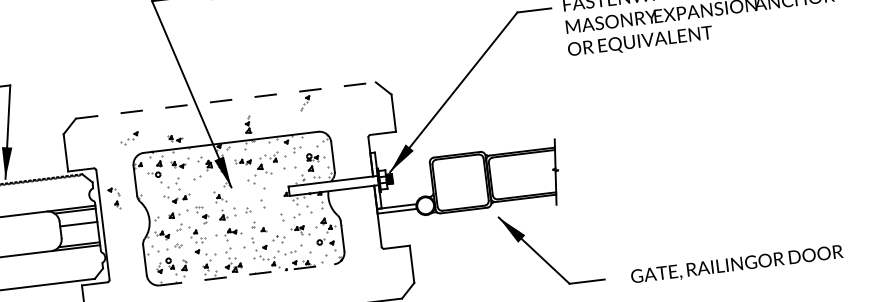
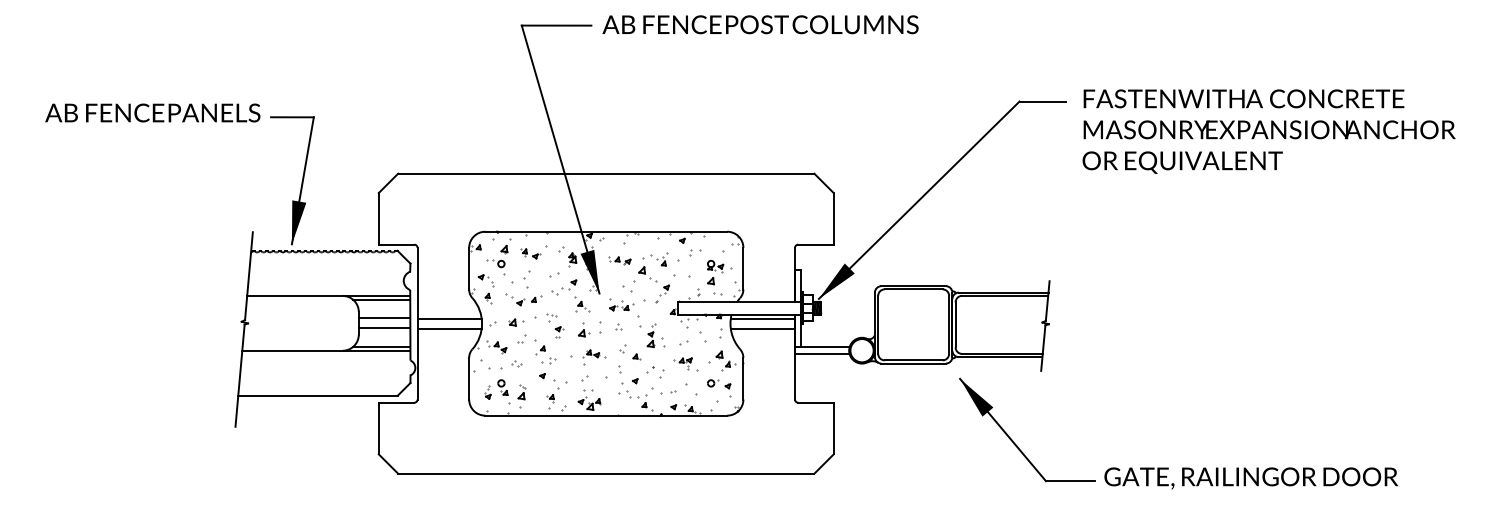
line: (226, 100) -> (606, 173), dashed -> solid
part: (305, 102) -> (662, 293), moved
part: (248, 124) -> (651, 335), moved
part: (129, 138) -> (564, 287), moved
part: (175, 138) -> (530, 217), removed
line: (351, 191) -> (762, 318), added
part: (248, 193) -> (621, 304), added
part: (114, 198) -> (485, 289), moved
line: (351, 198) -> (762, 328), added
line: (125, 218) -> (449, 318), added
line: (126, 225) -> (449, 328), added
line: (79, 231) -> (384, 328), added
text: (736, 265) -> (1250, 478), moved
line: (247, 274) -> (606, 415), dashed -> solid

